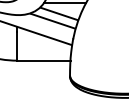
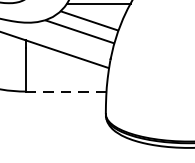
line: (44, 60) -> (67, 91), solid -> dashed

